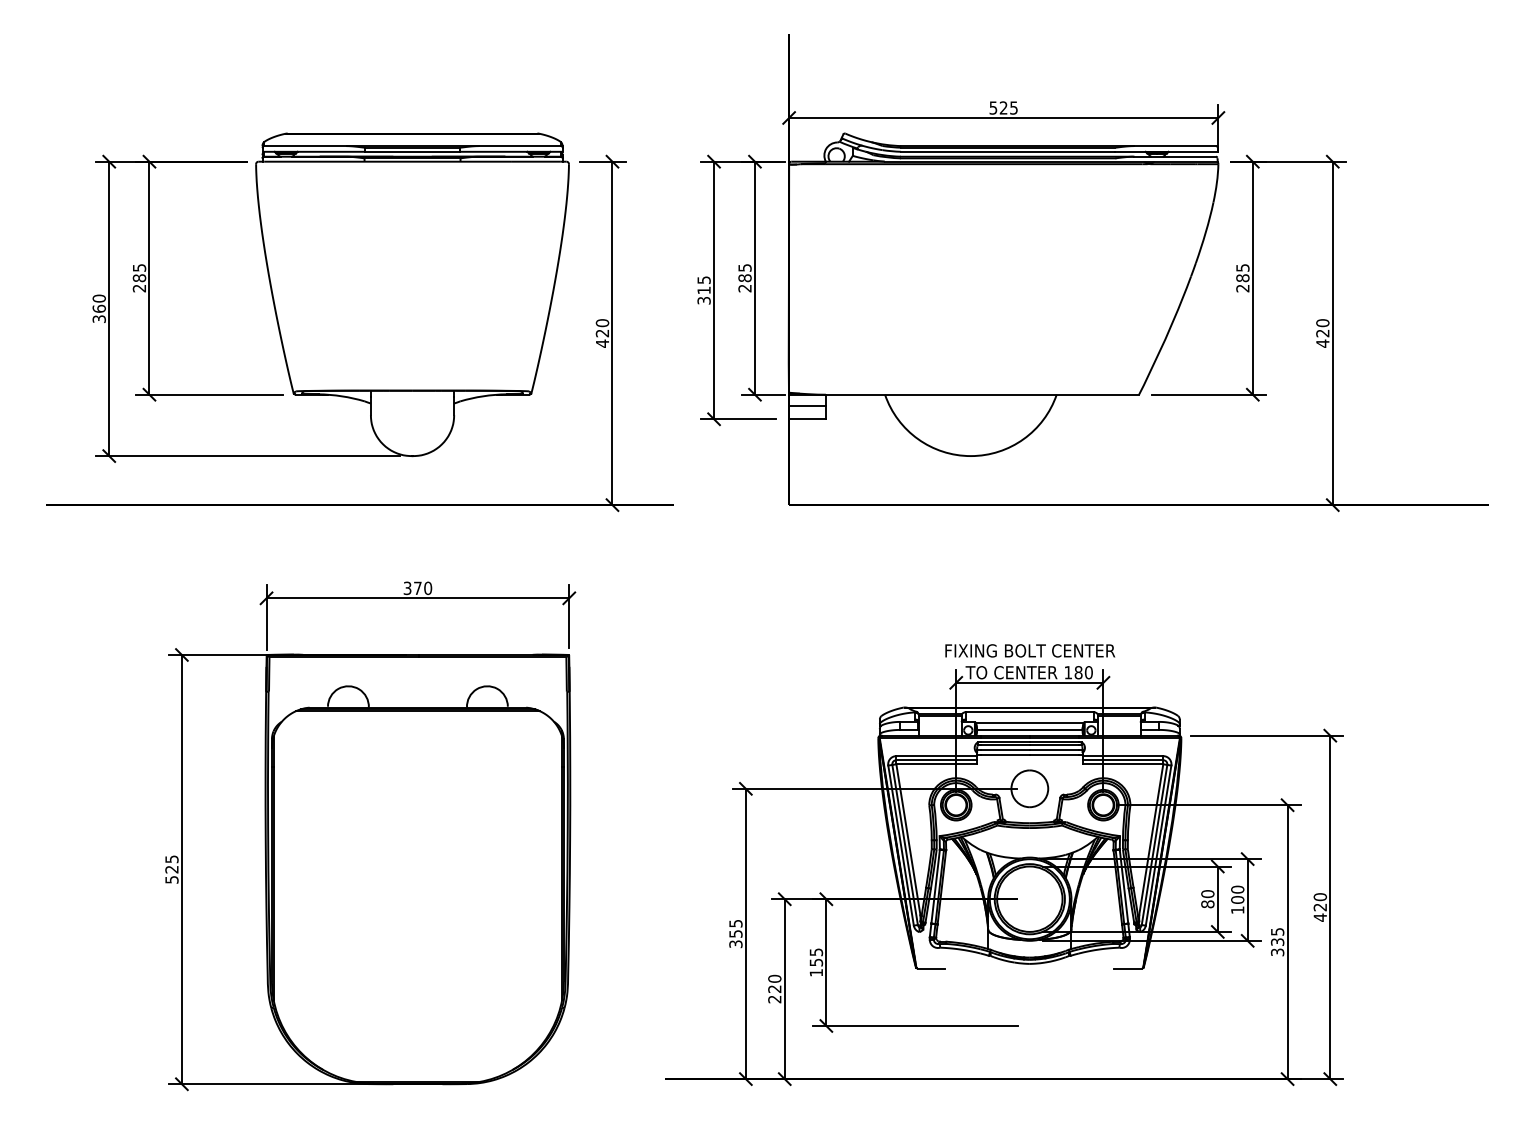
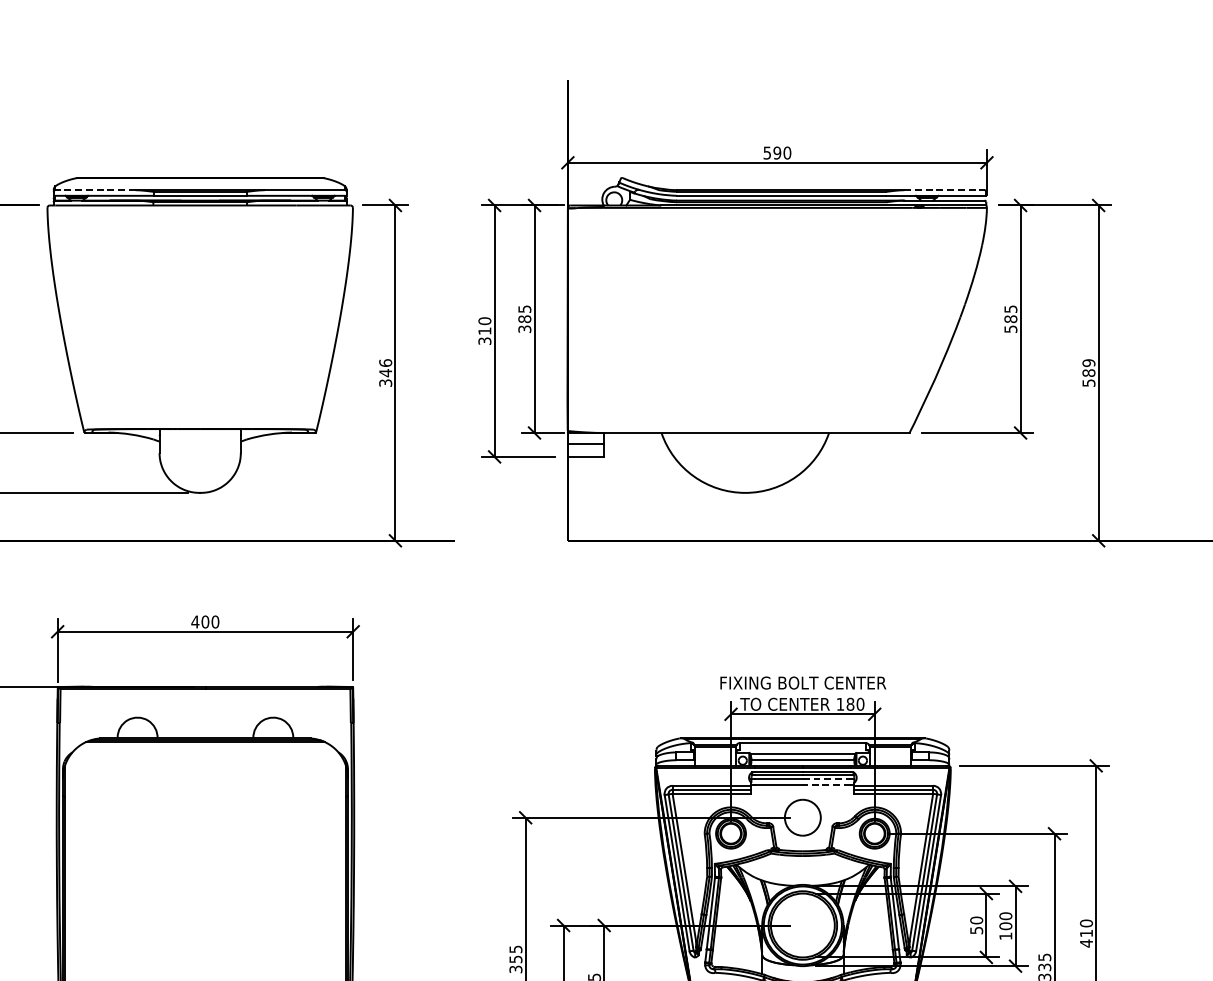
text: (1008, 107) -> (782, 152), 525 -> 590
line: (304, 146) -> (94, 190), solid -> dashed
line: (1175, 146) -> (945, 190), solid -> dashed
text: (703, 280) -> (484, 321), 315 -> 310
text: (744, 288) -> (524, 329), 285 -> 385
text: (1242, 288) -> (1010, 329), 285 -> 585
text: (602, 333) -> (385, 373), 420 -> 346
text: (1322, 333) -> (1088, 373), 420 -> 589
text: (412, 588) -> (200, 622), 370 -> 400
line: (1054, 749) -> (826, 779), solid -> dashed
line: (1054, 755) -> (826, 785), solid -> dashed
text: (1207, 904) -> (976, 930), 80 -> 50
text: (1319, 907) -> (1085, 933), 420 -> 410

